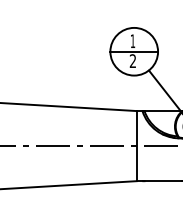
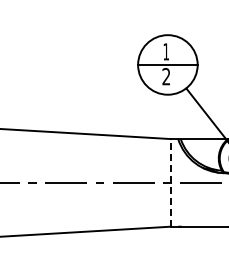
line: (137, 145) -> (171, 182), solid -> dashed

